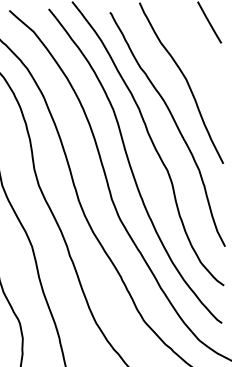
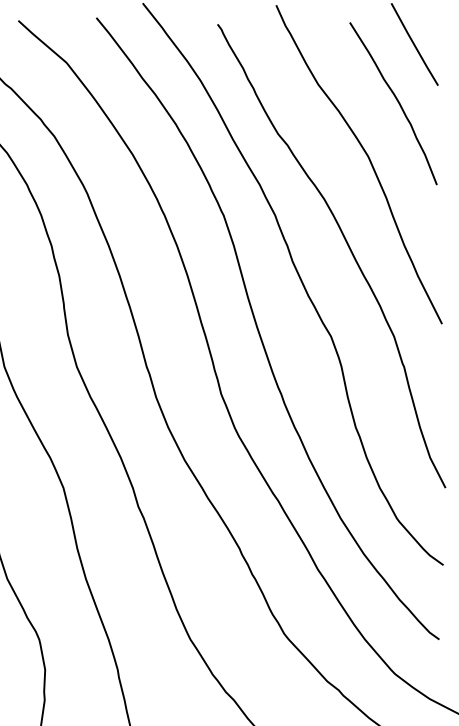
curve: (200, 52) -> (396, 103), added

